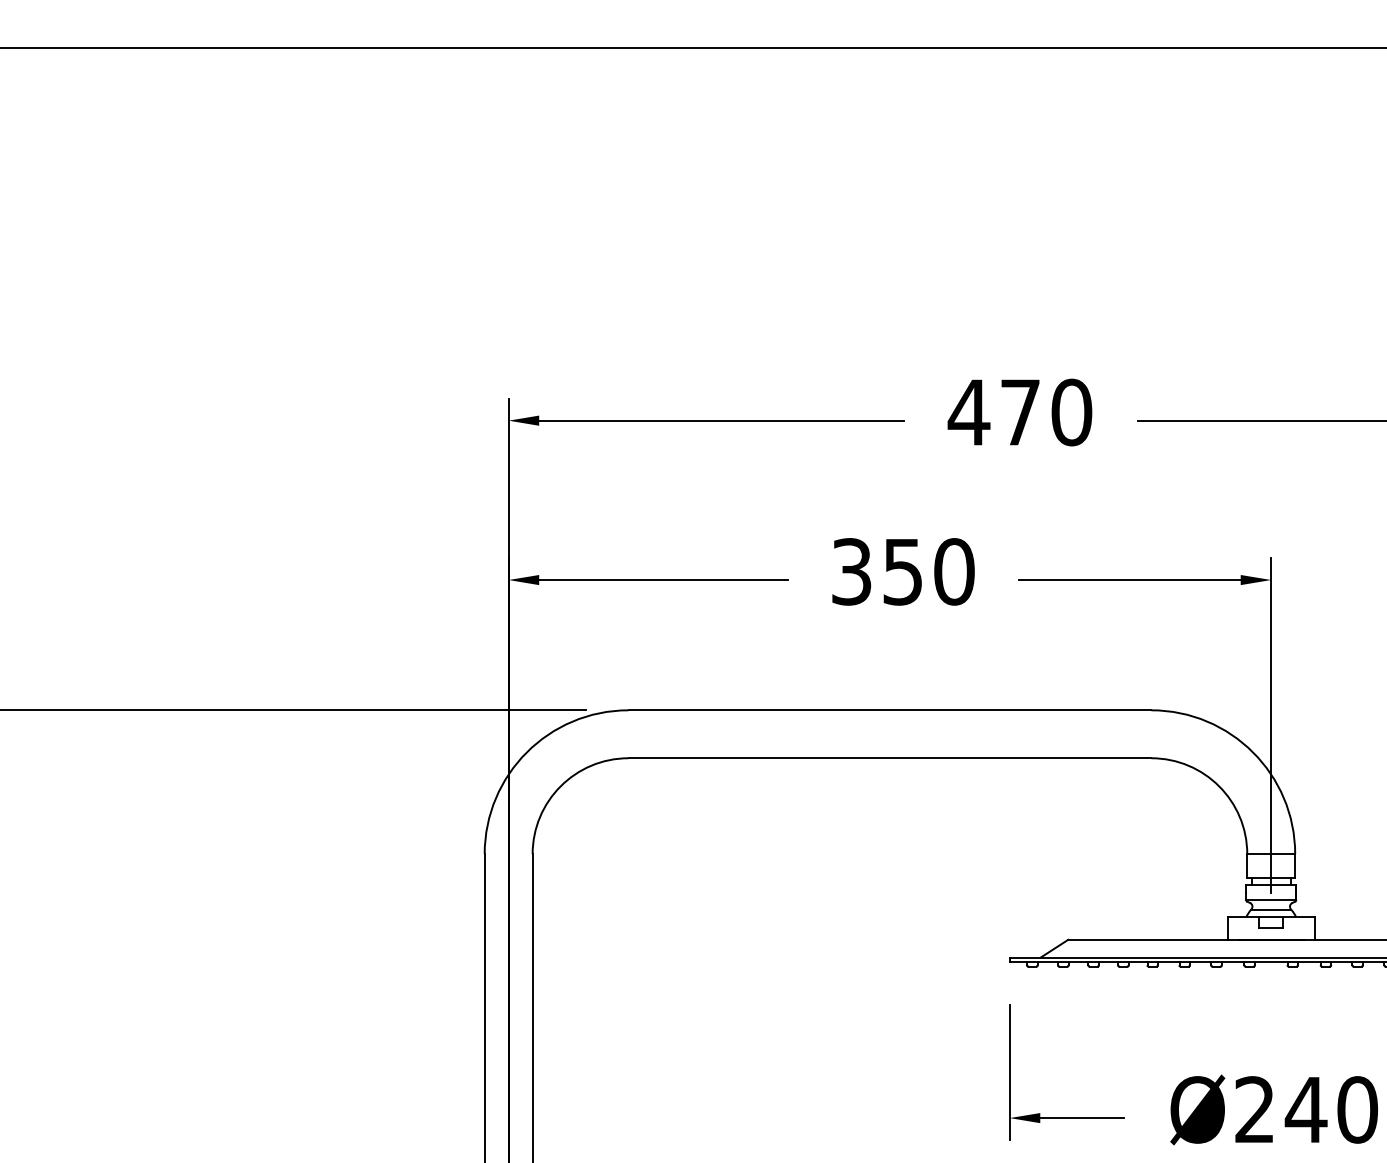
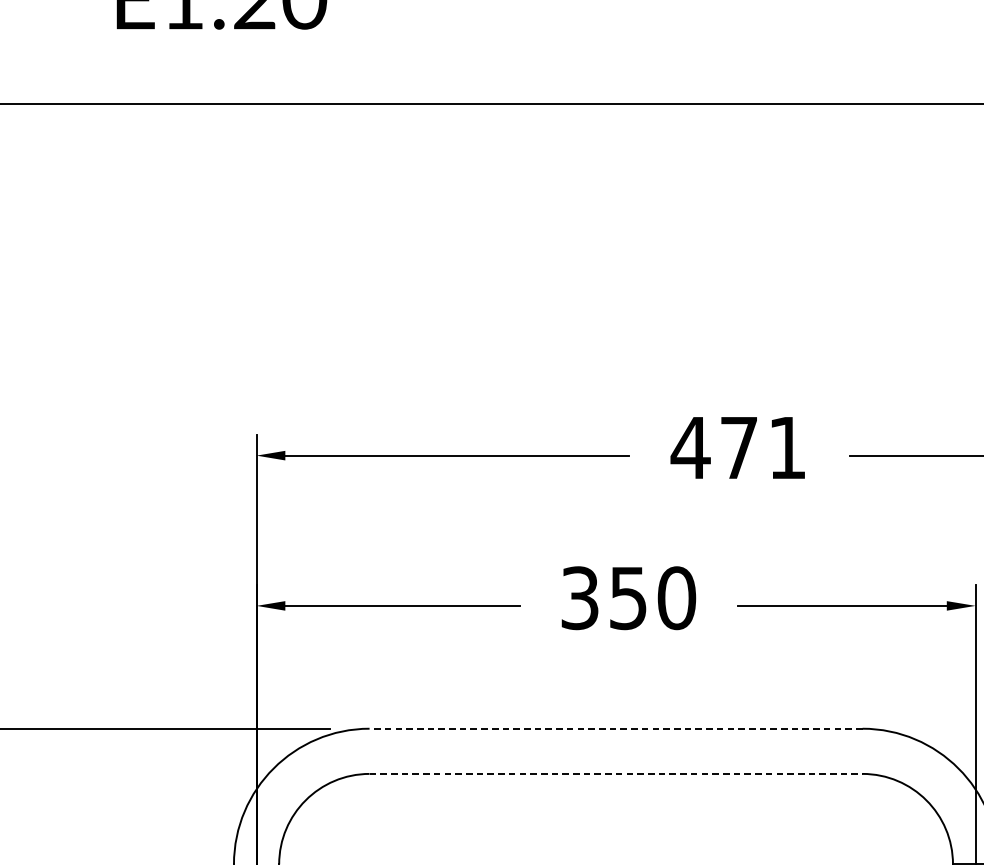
text: (1071, 412) -> (787, 447), 470 -> 471
line: (889, 710) -> (615, 728), solid -> dashed
line: (890, 758) -> (616, 774), solid -> dashed

